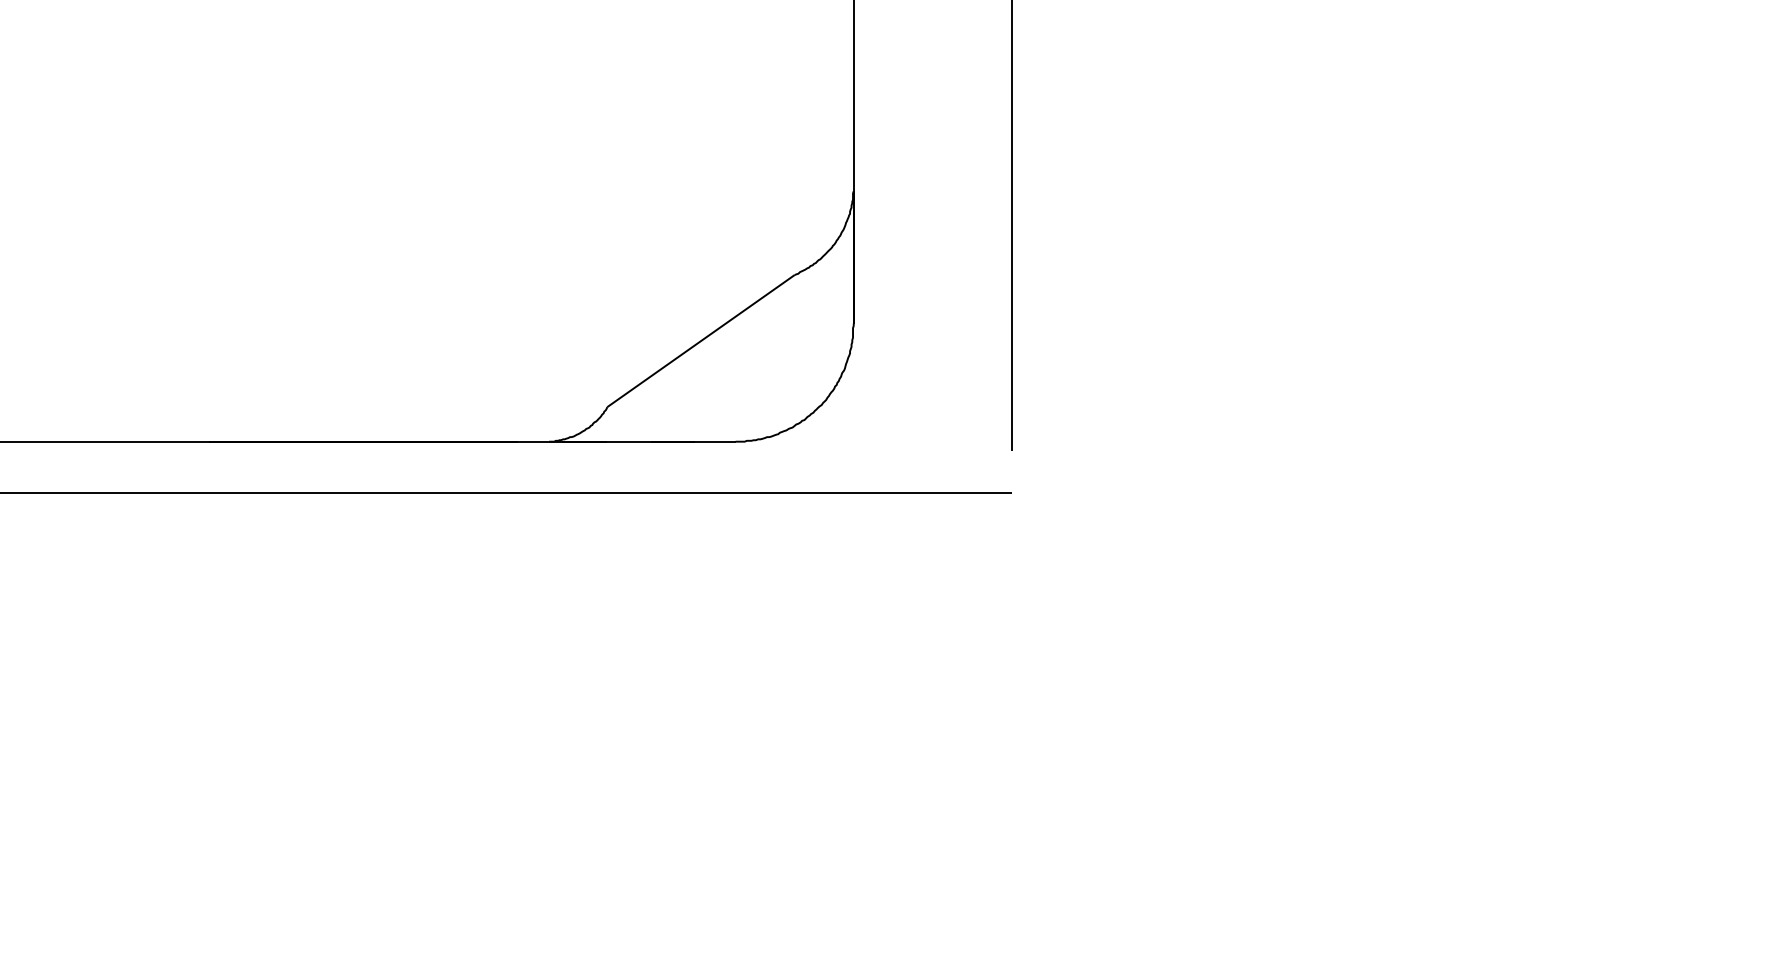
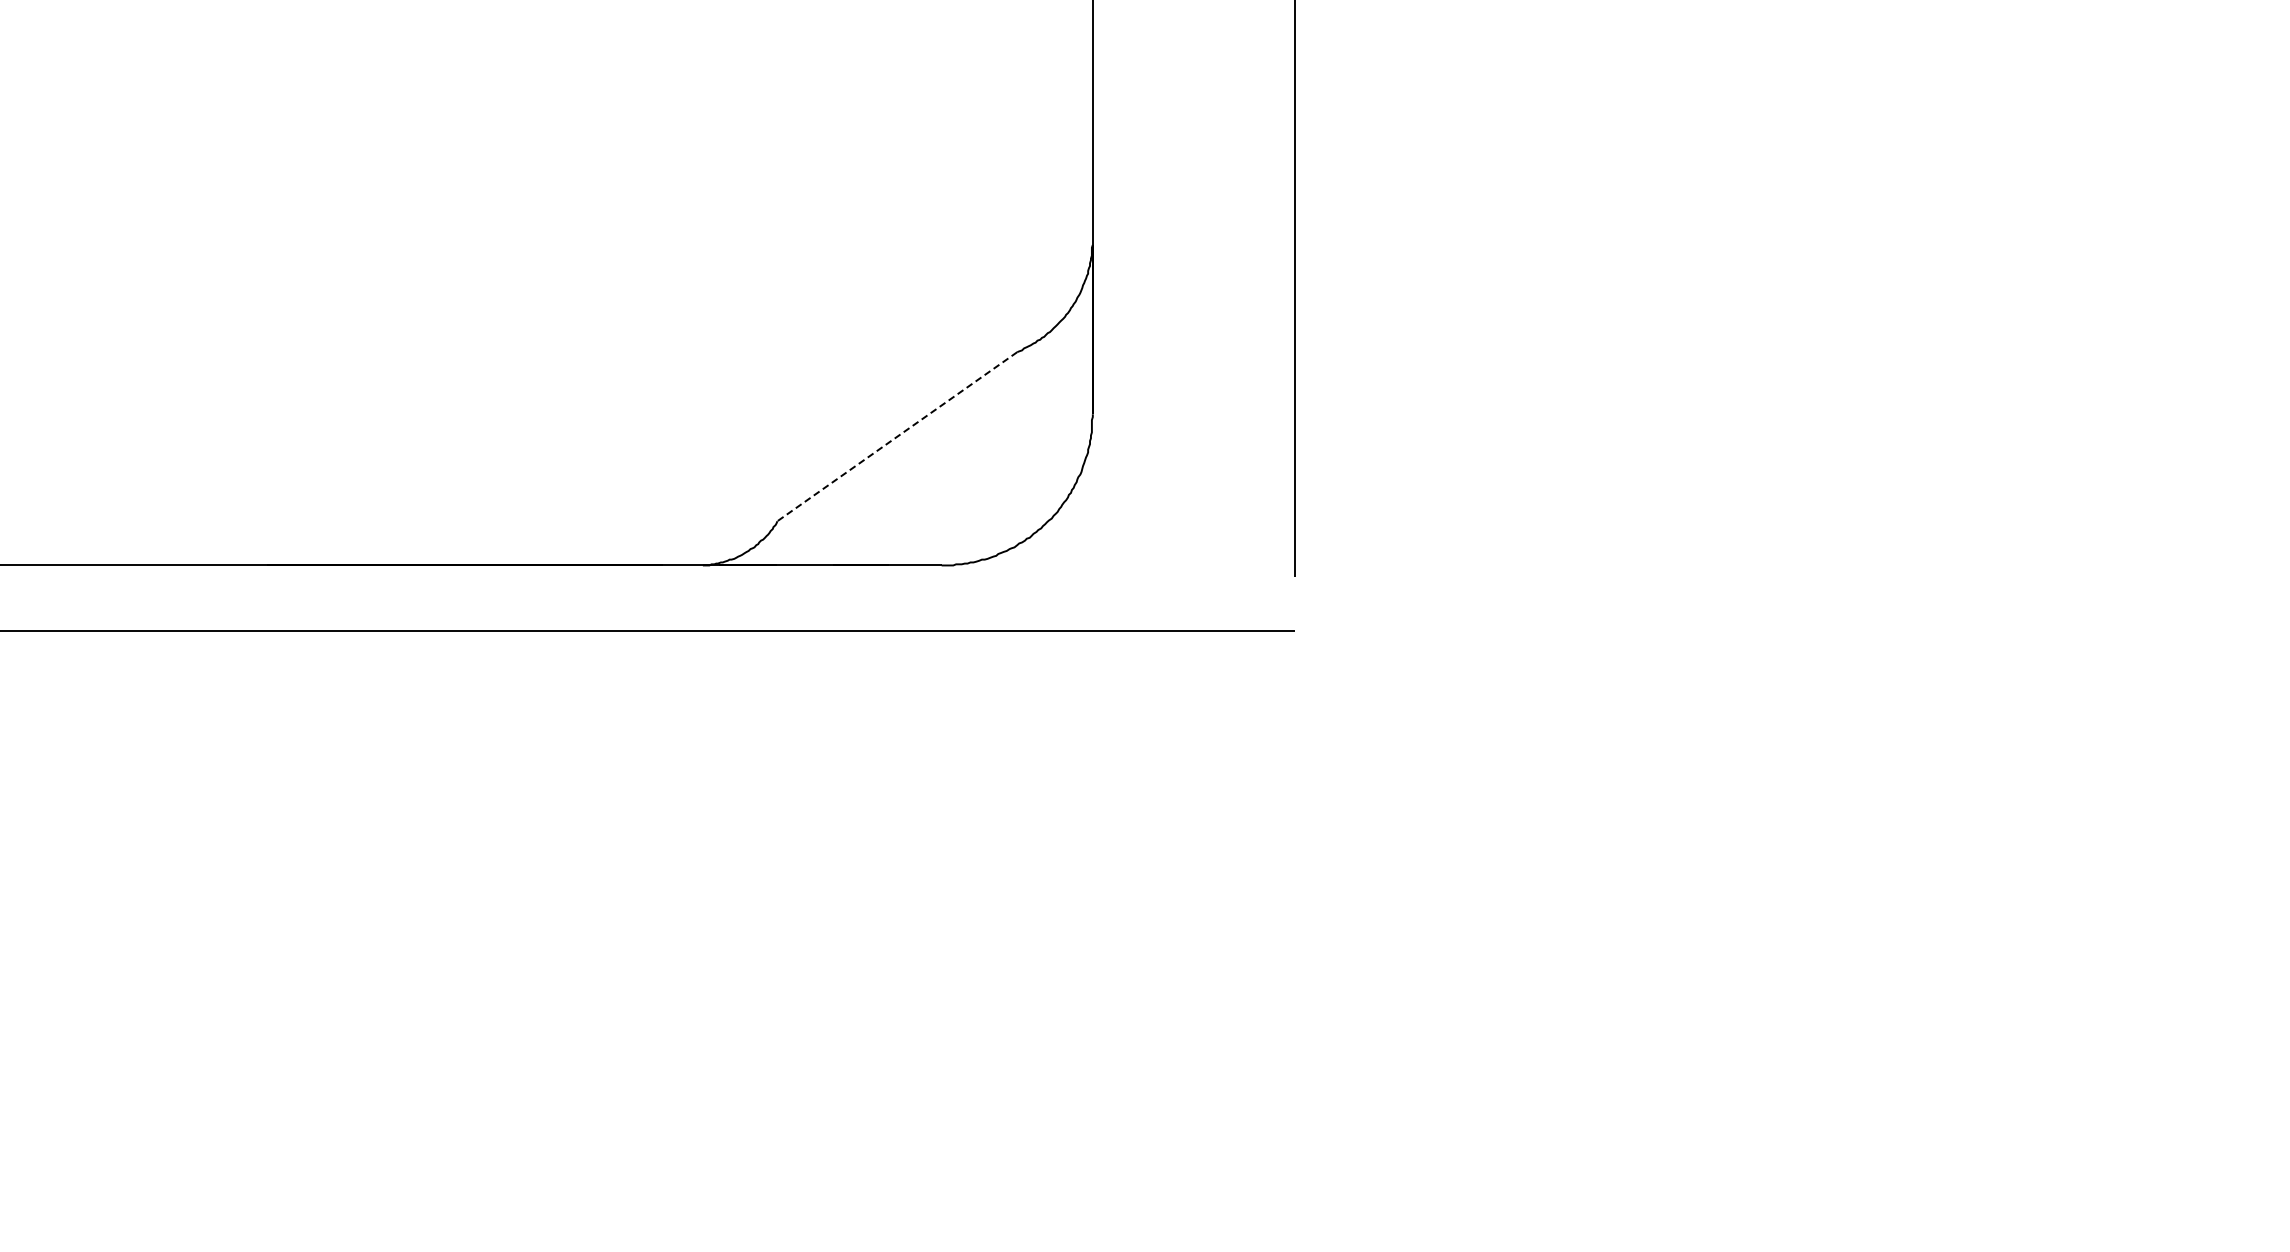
line: (701, 340) -> (897, 436), solid -> dashed

